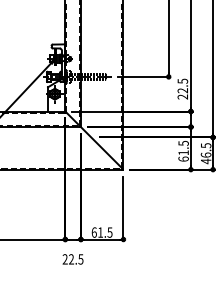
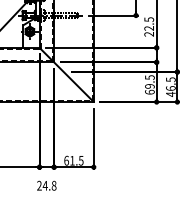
text: (183, 152) -> (149, 86), 61.5 -> 69.5
text: (75, 259) -> (49, 185), 22.5 -> 24.8

